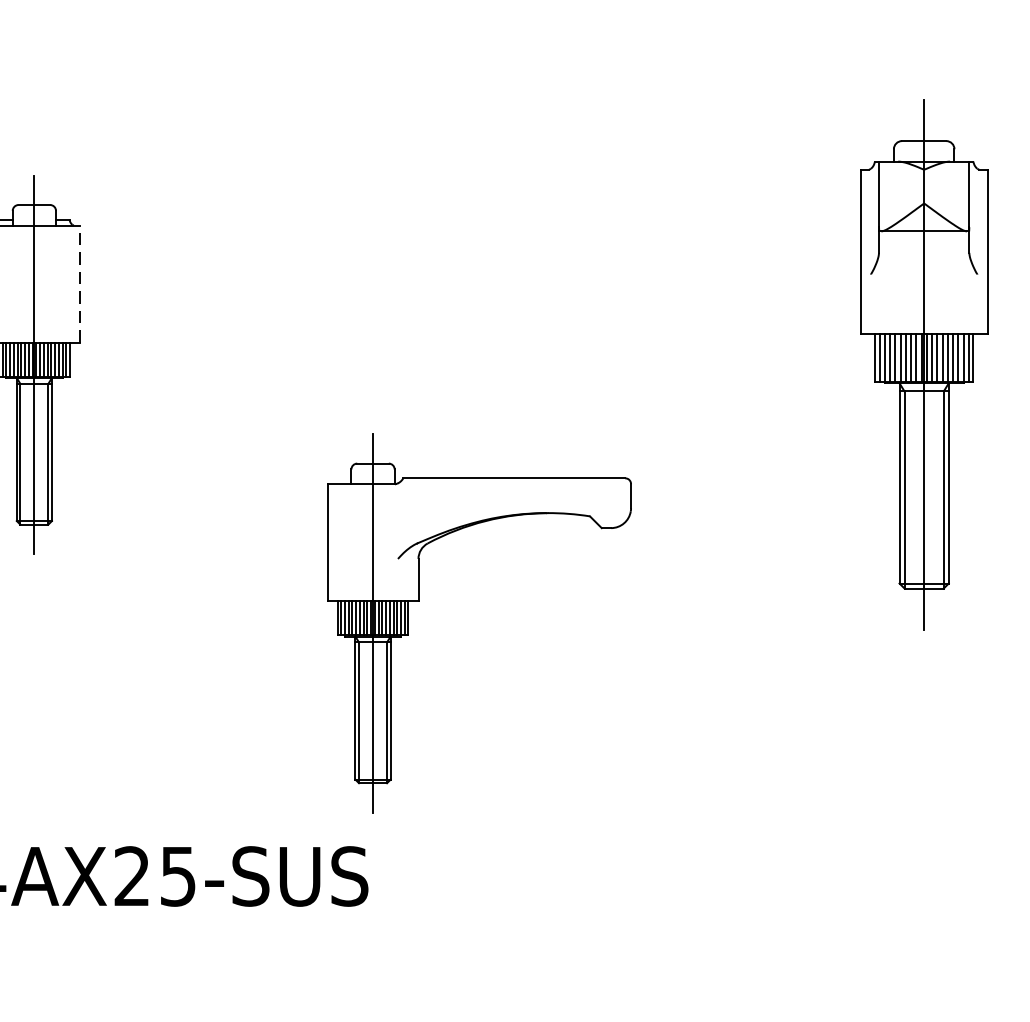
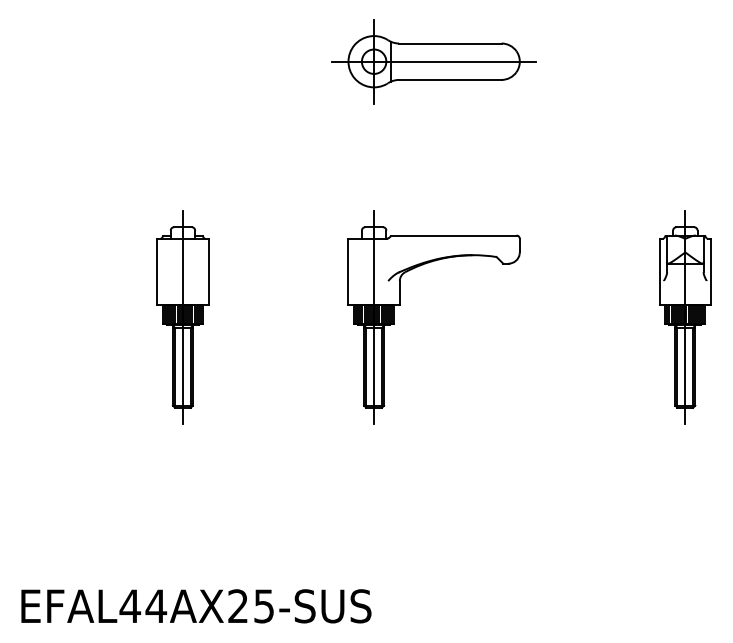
line: (79, 283) -> (208, 271), dashed -> solid
part: (924, 364) -> (685, 317), size x0.71
part: (419, 602) -> (400, 305), moved

